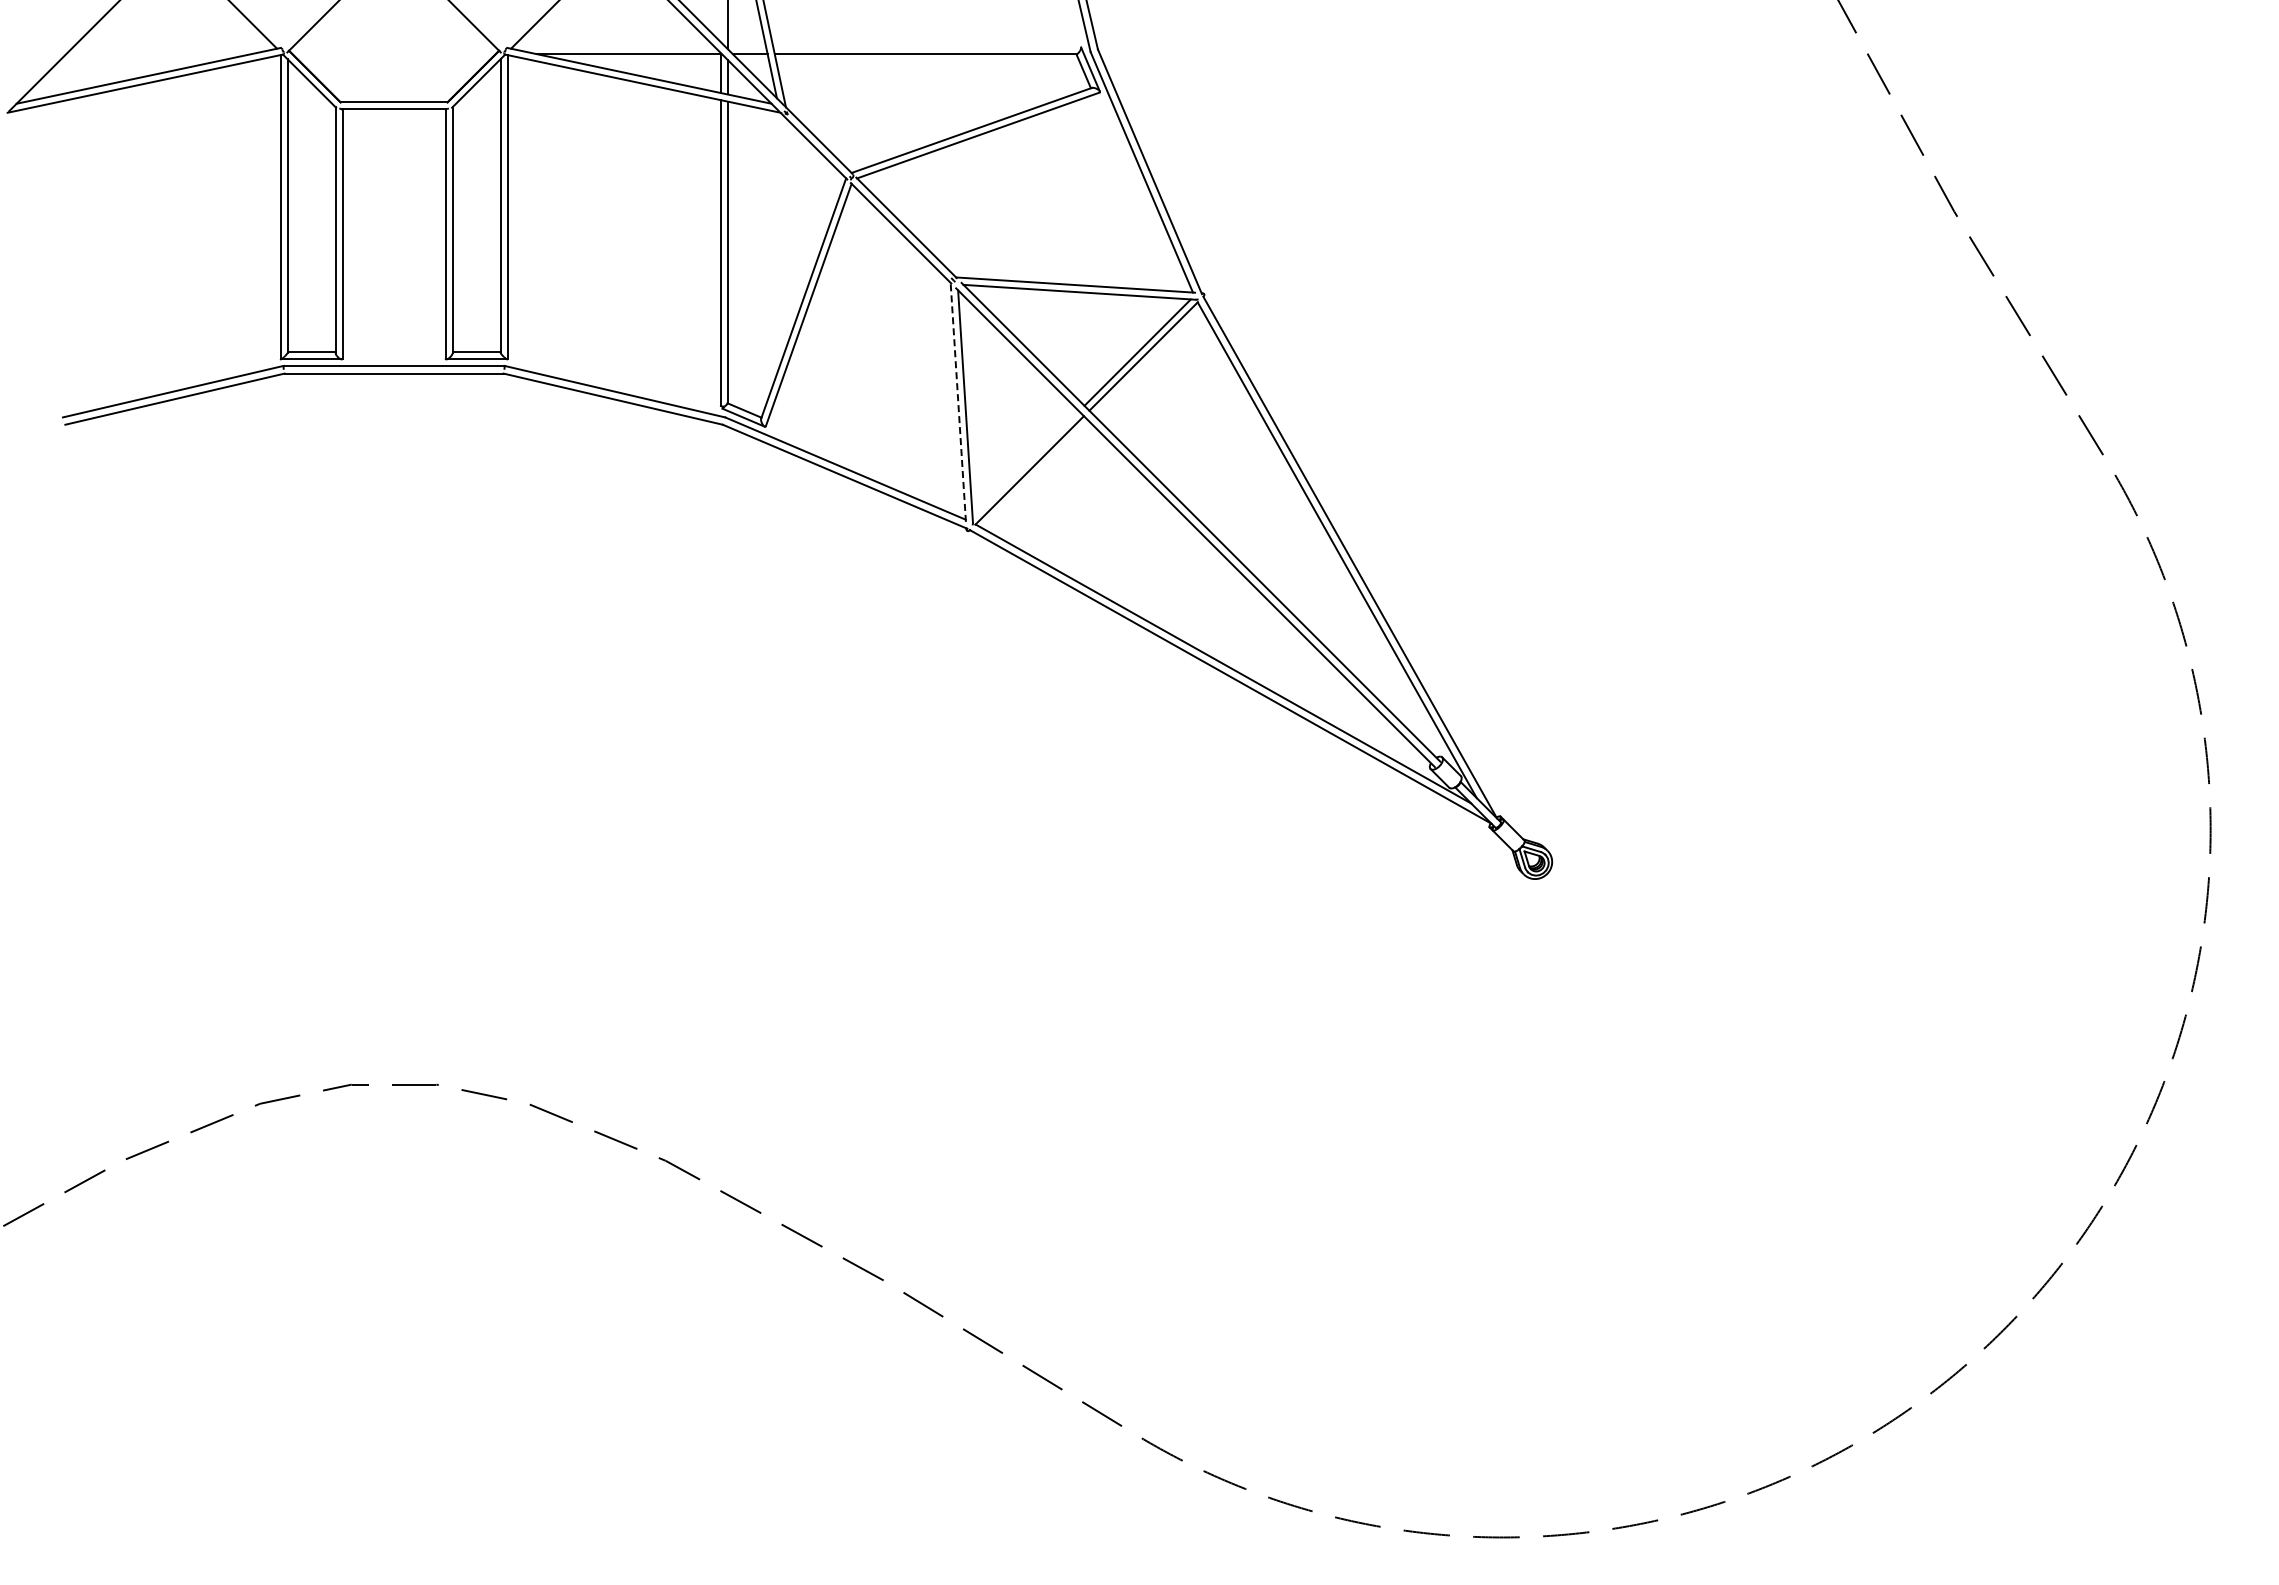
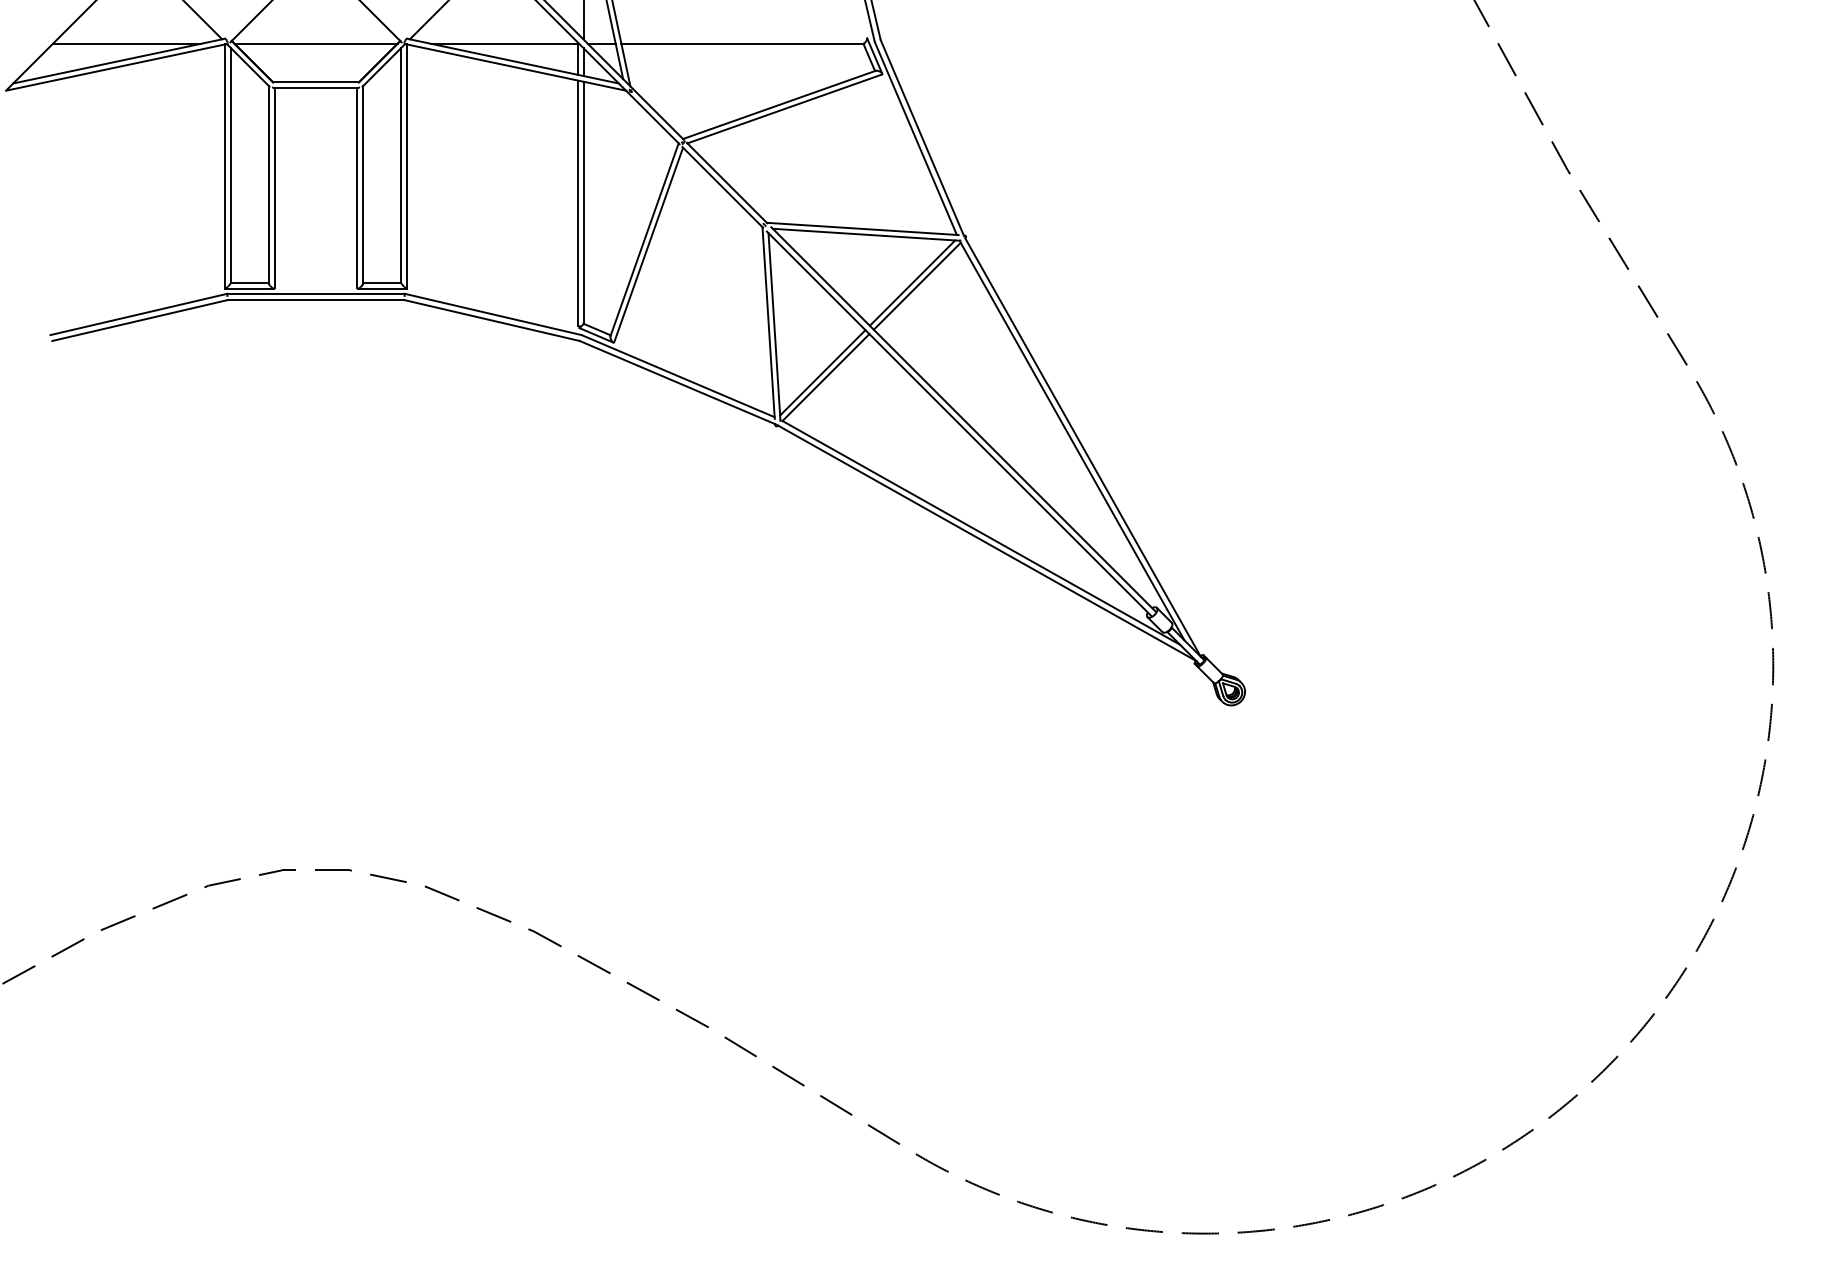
line: (158, 54) -> (127, 43), added
line: (393, 54) -> (315, 43), added
line: (958, 402) -> (768, 323), dashed -> solid
line: (1025, 464) -> (822, 372), added

